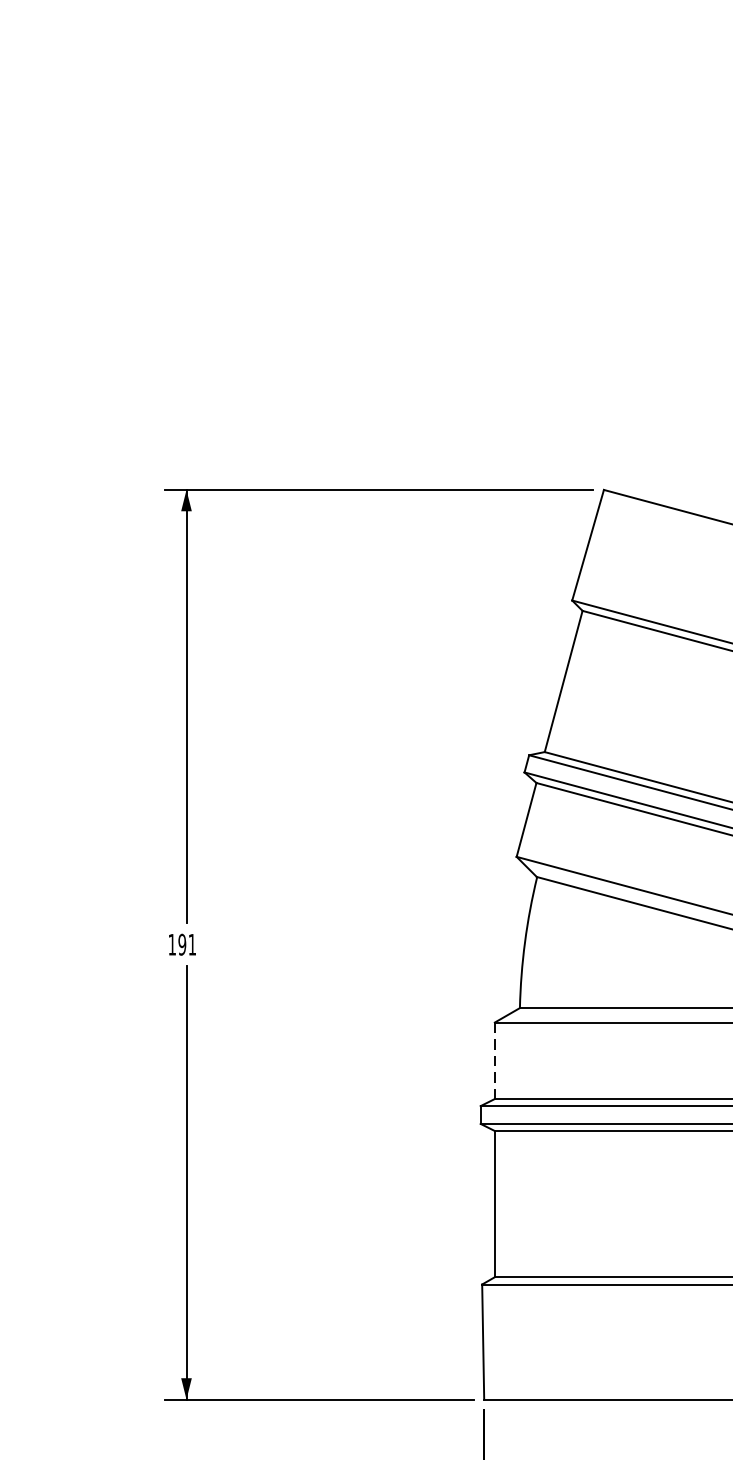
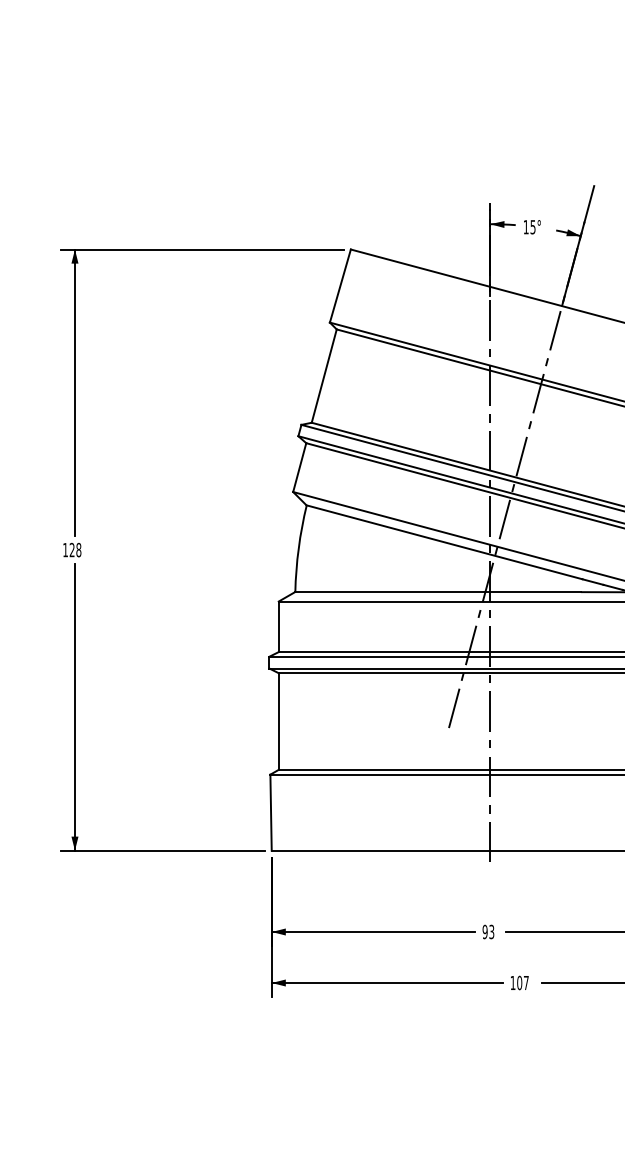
text: (187, 943) -> (75, 549), 191 -> 128
line: (494, 1061) -> (278, 627), dashed -> solid

